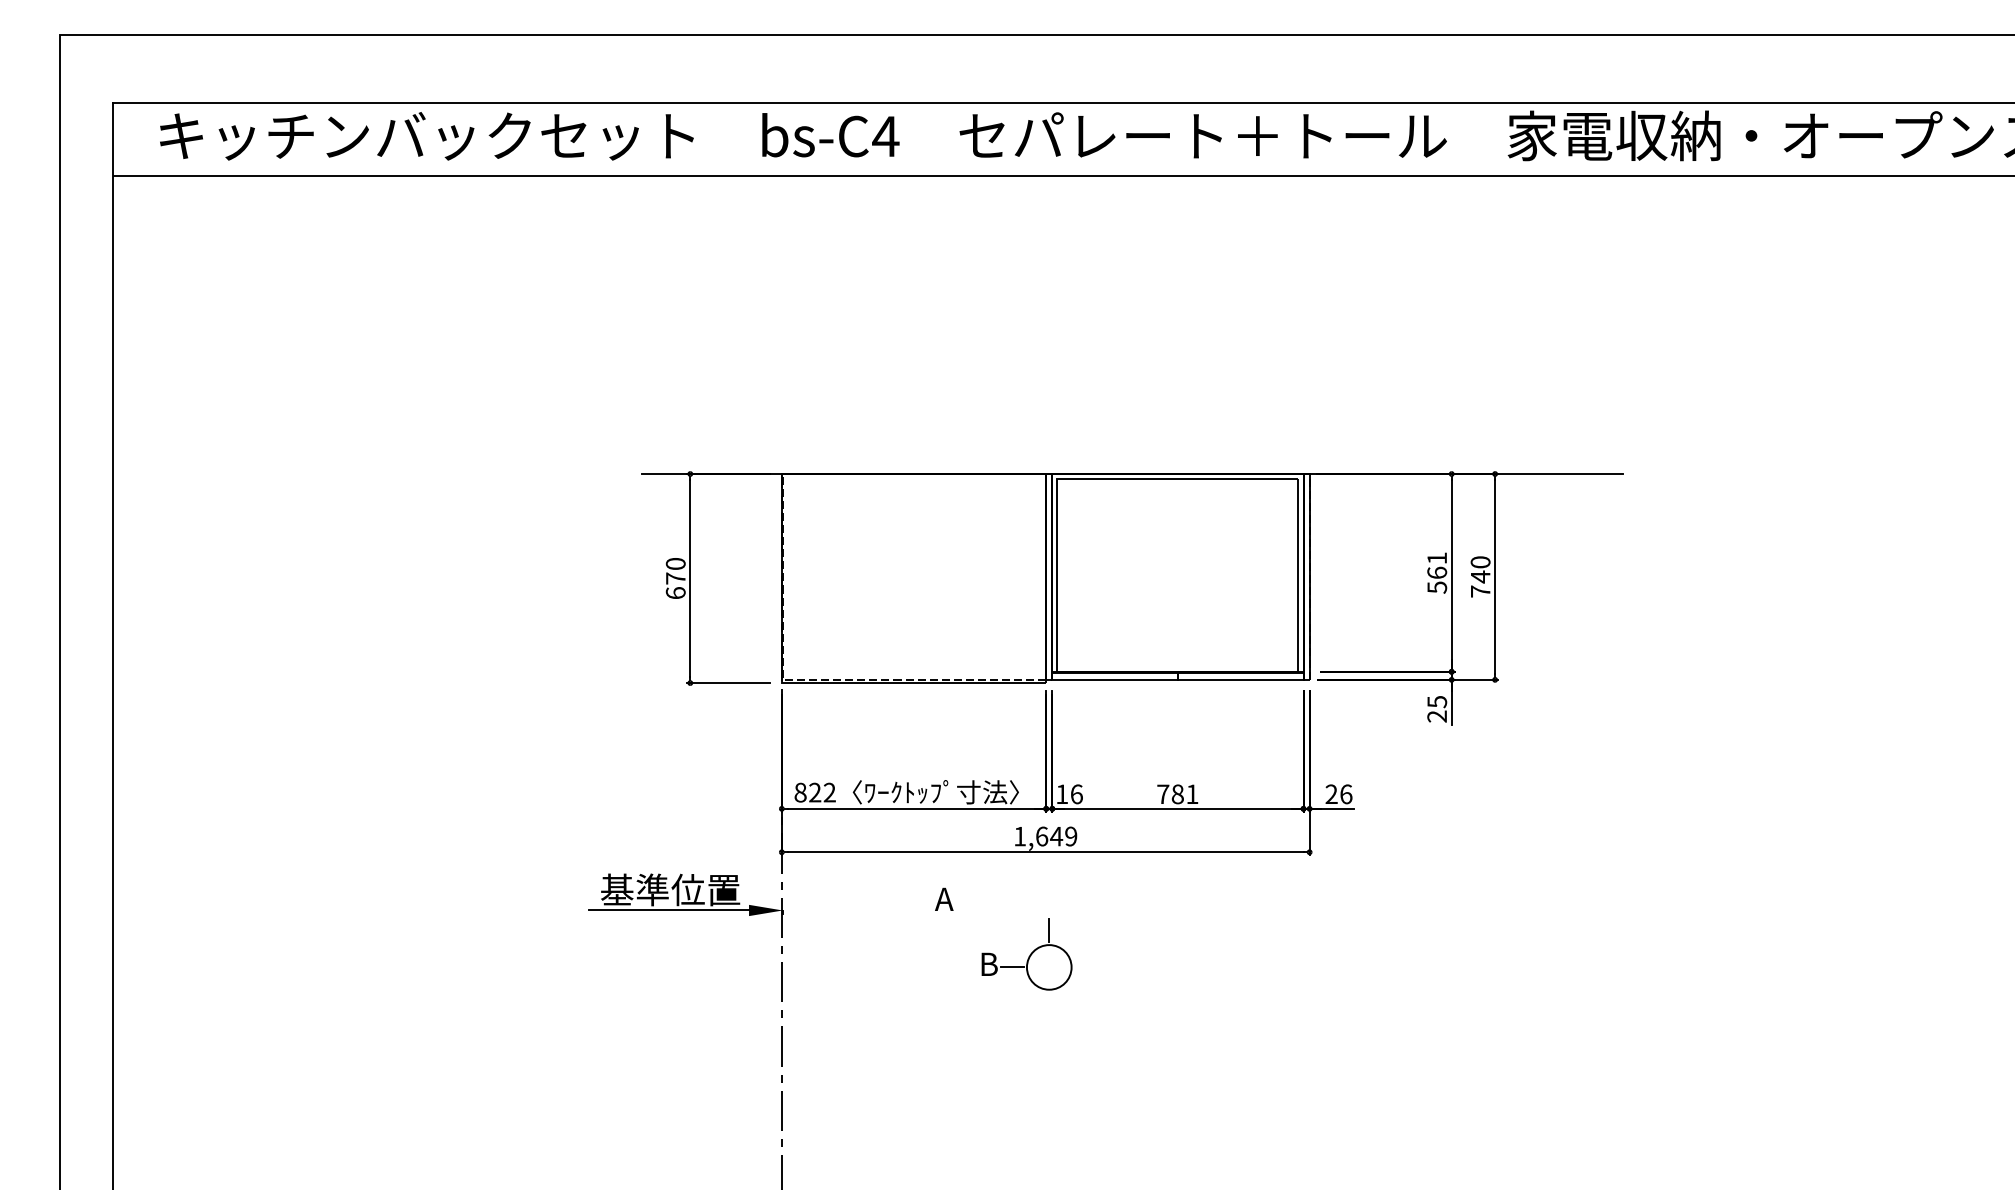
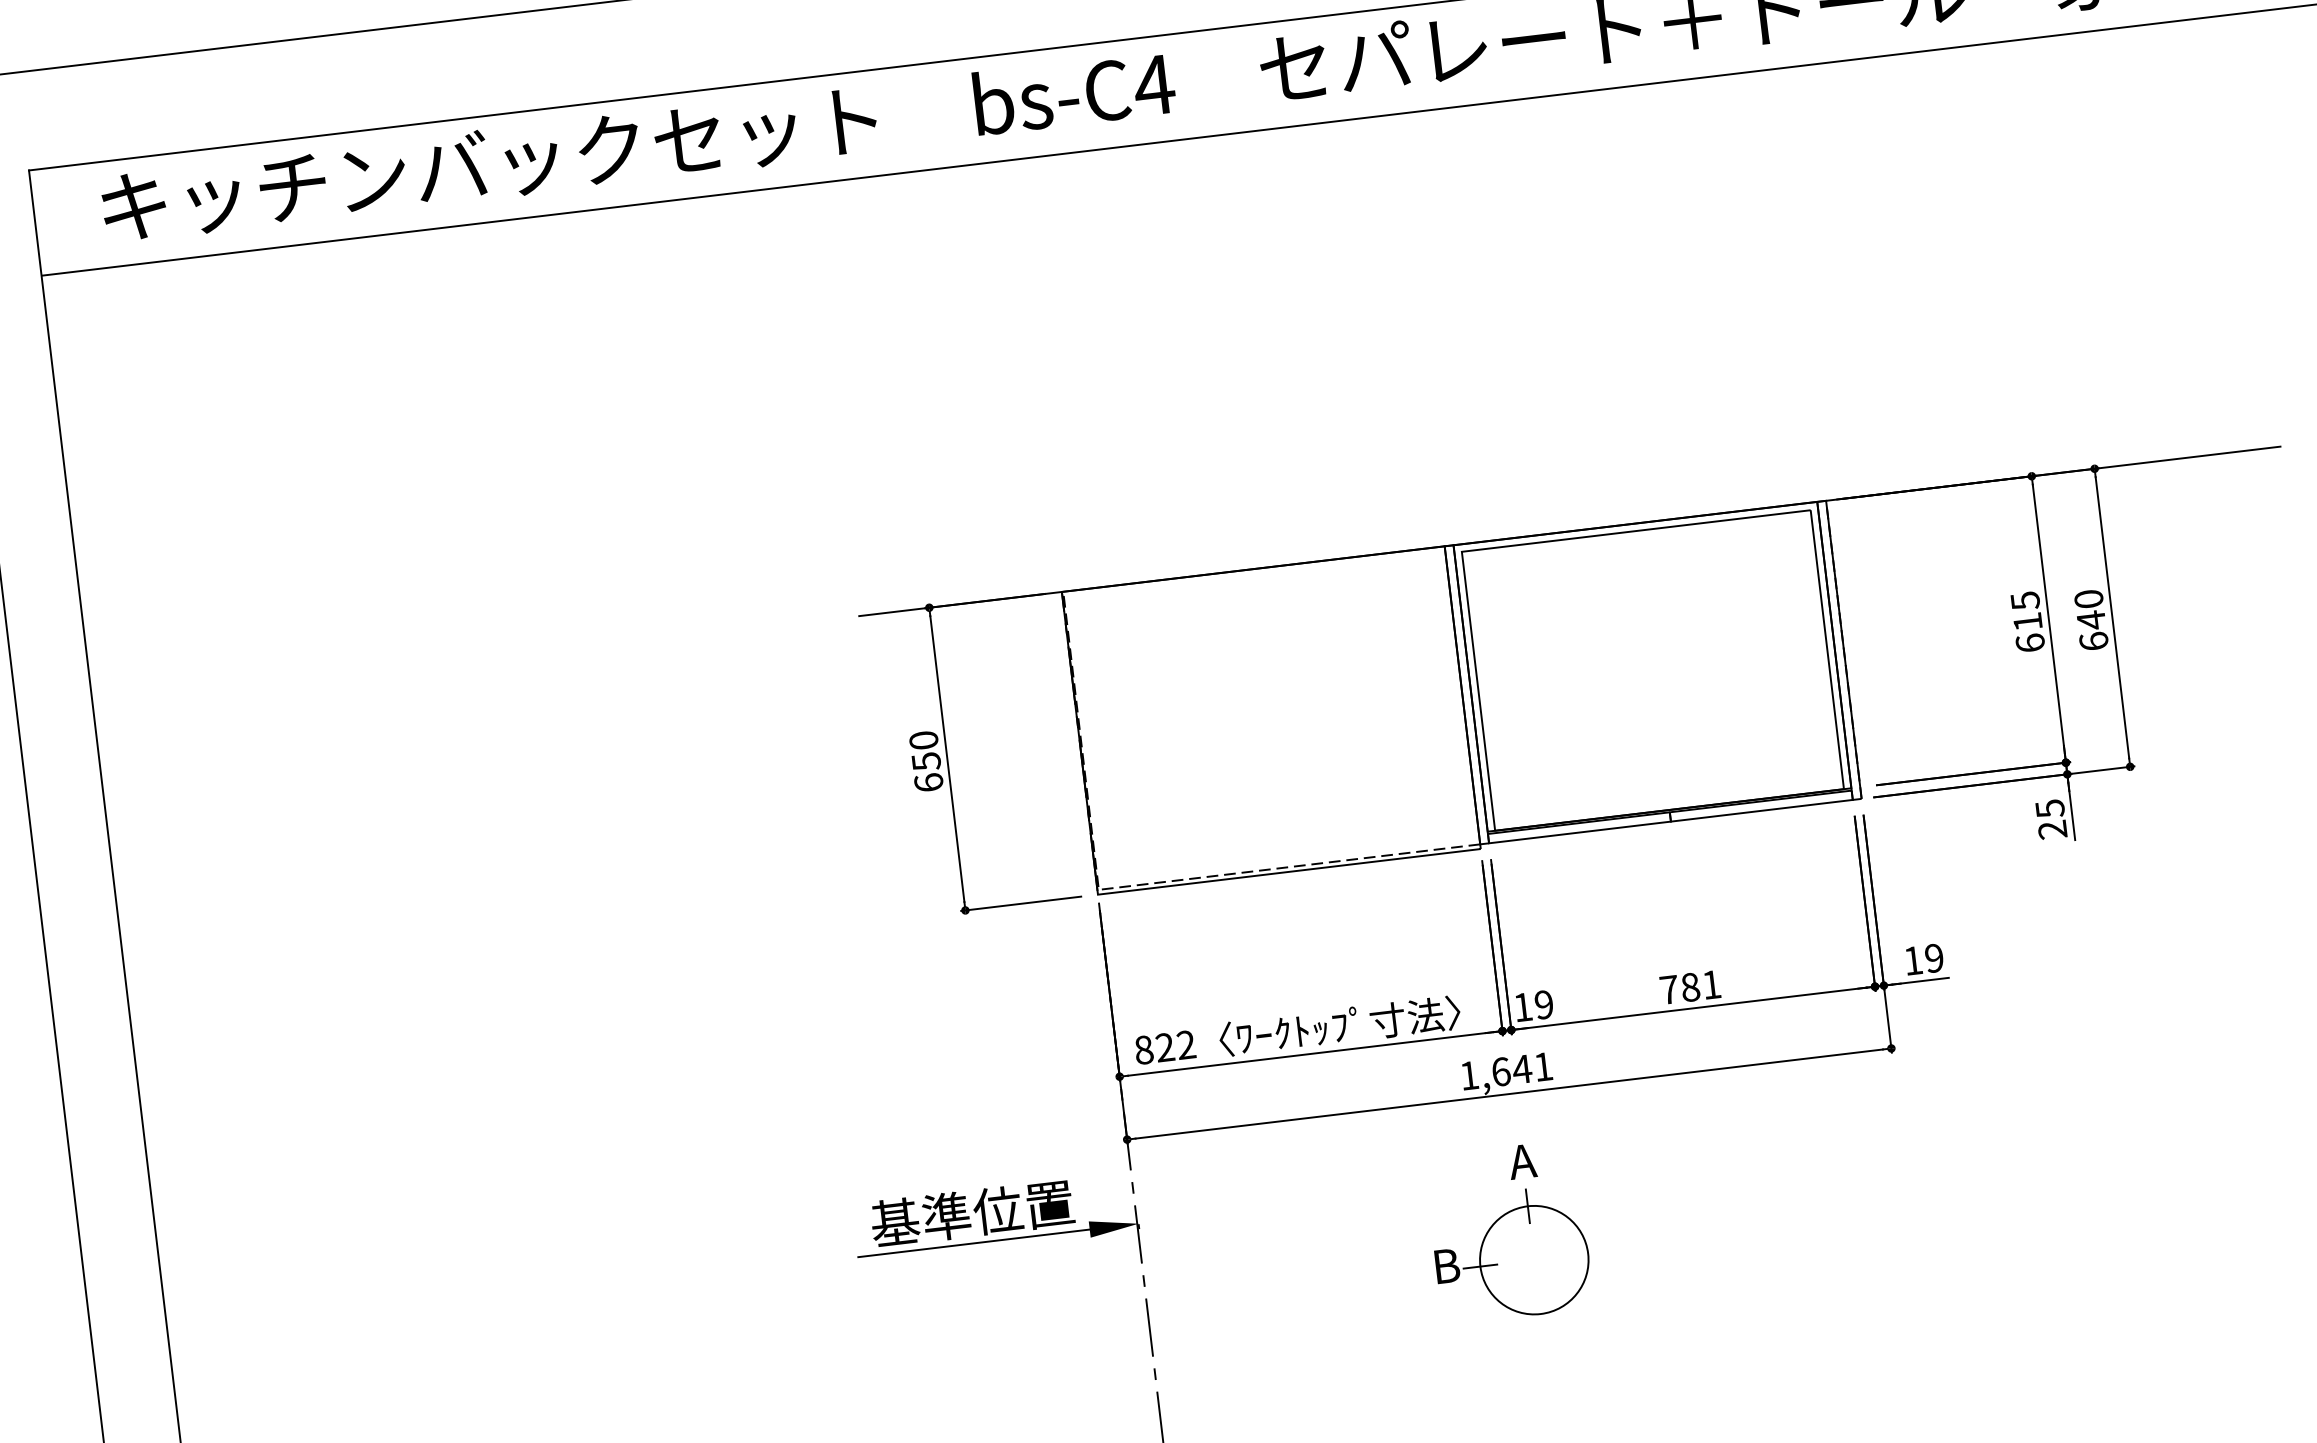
text: (1437, 572) -> (2028, 621), 561 -> 615
text: (675, 578) -> (925, 761), 670 -> 650
text: (1480, 591) -> (2093, 641), 740 -> 640
text: (1076, 794) -> (1543, 1005), 16 -> 19
text: (1338, 794) -> (1923, 959), 26 -> 19
text: (1071, 836) -> (1543, 1066), 1,649 -> 1,641
text: (944, 898) -> (1522, 1160), moved
circle: (1049, 967) -> (1534, 1260), size x1.67

